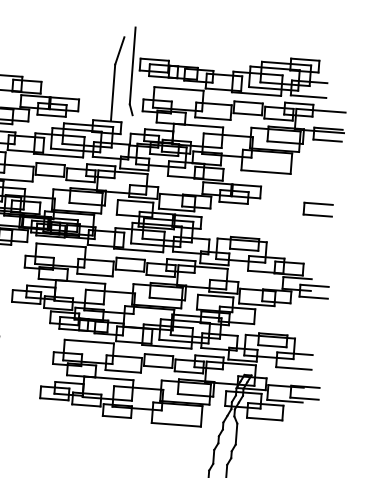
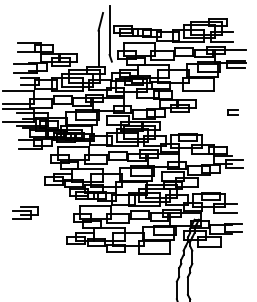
part: (317, 209) -> (232, 112), size x0.6

